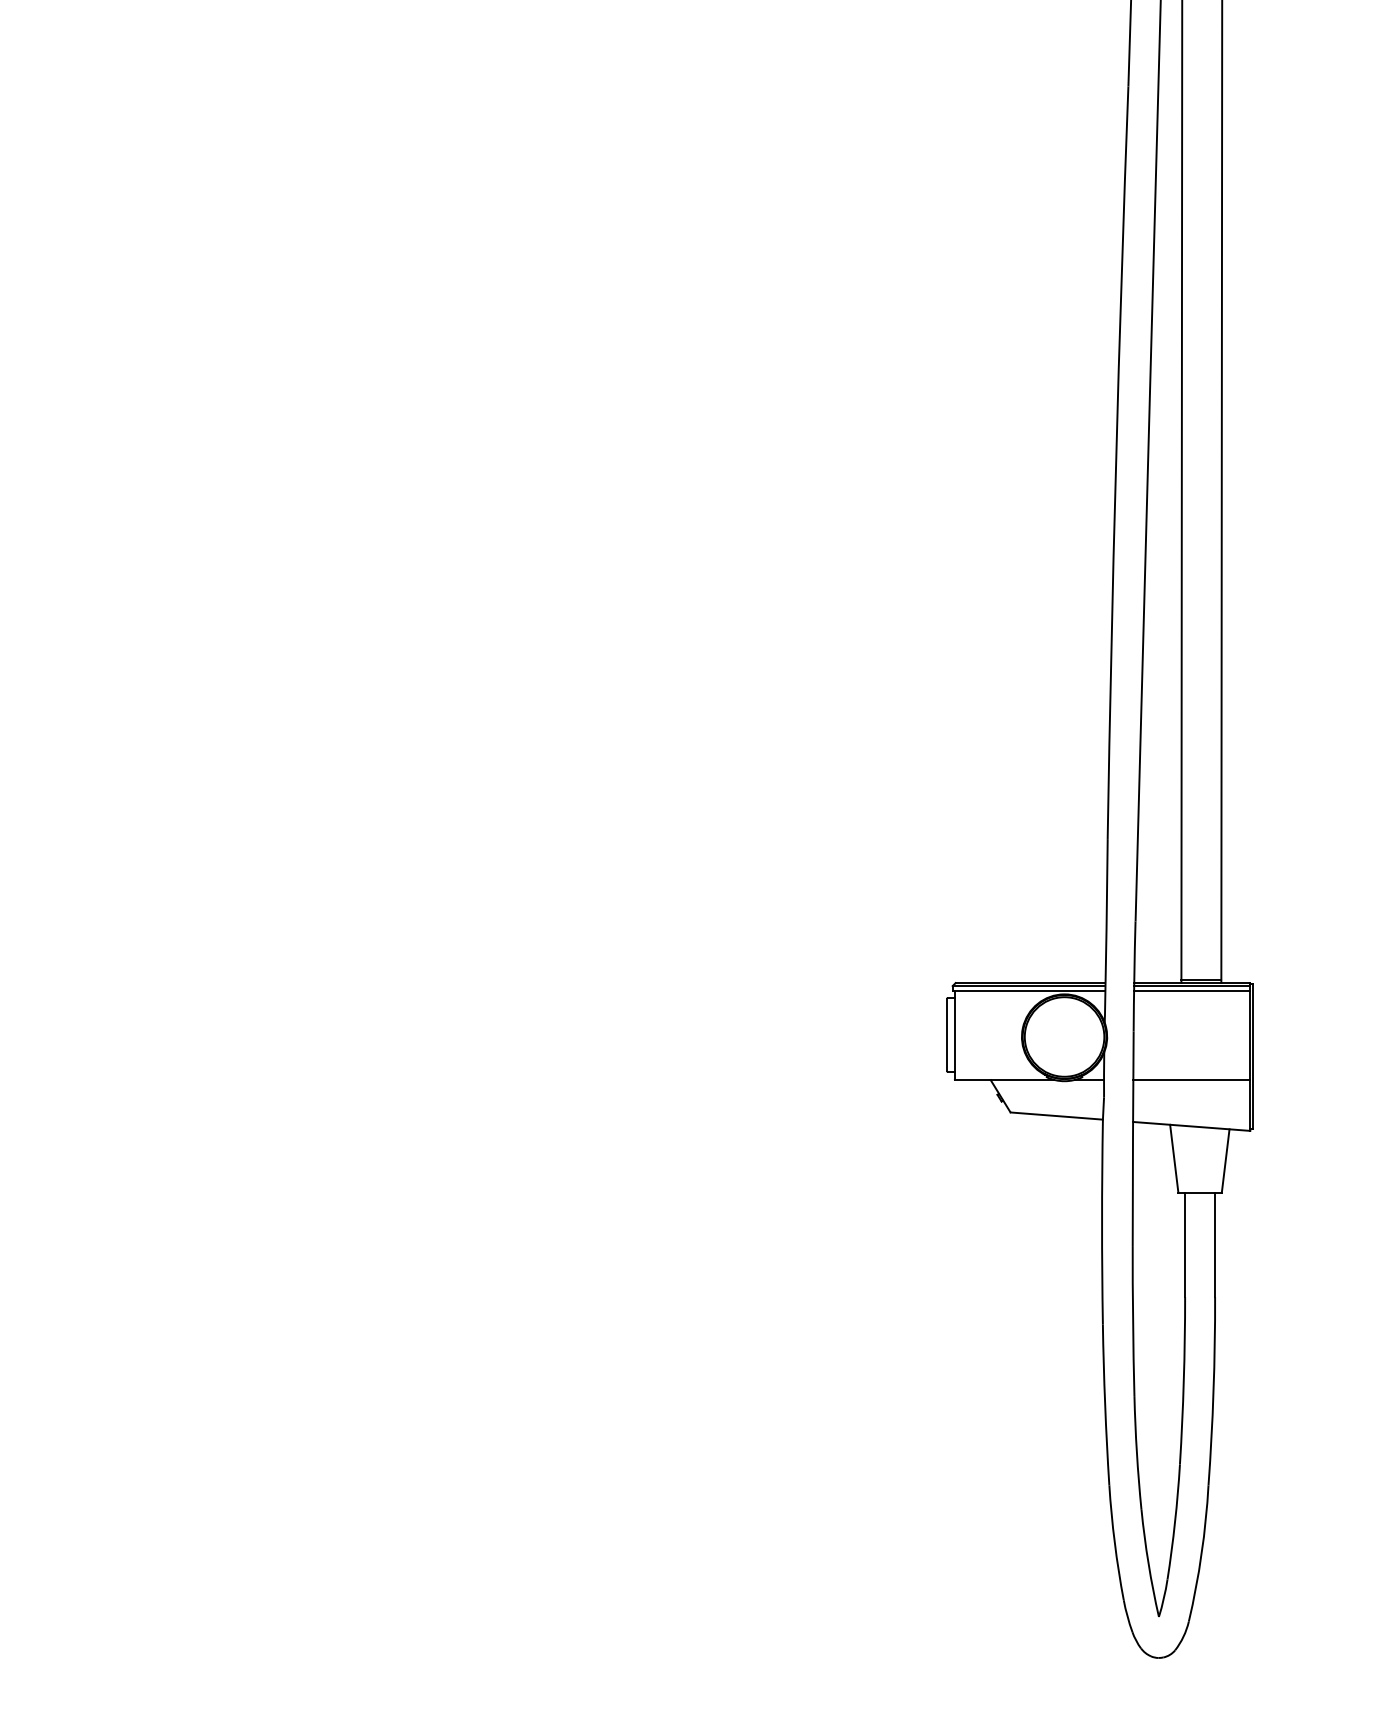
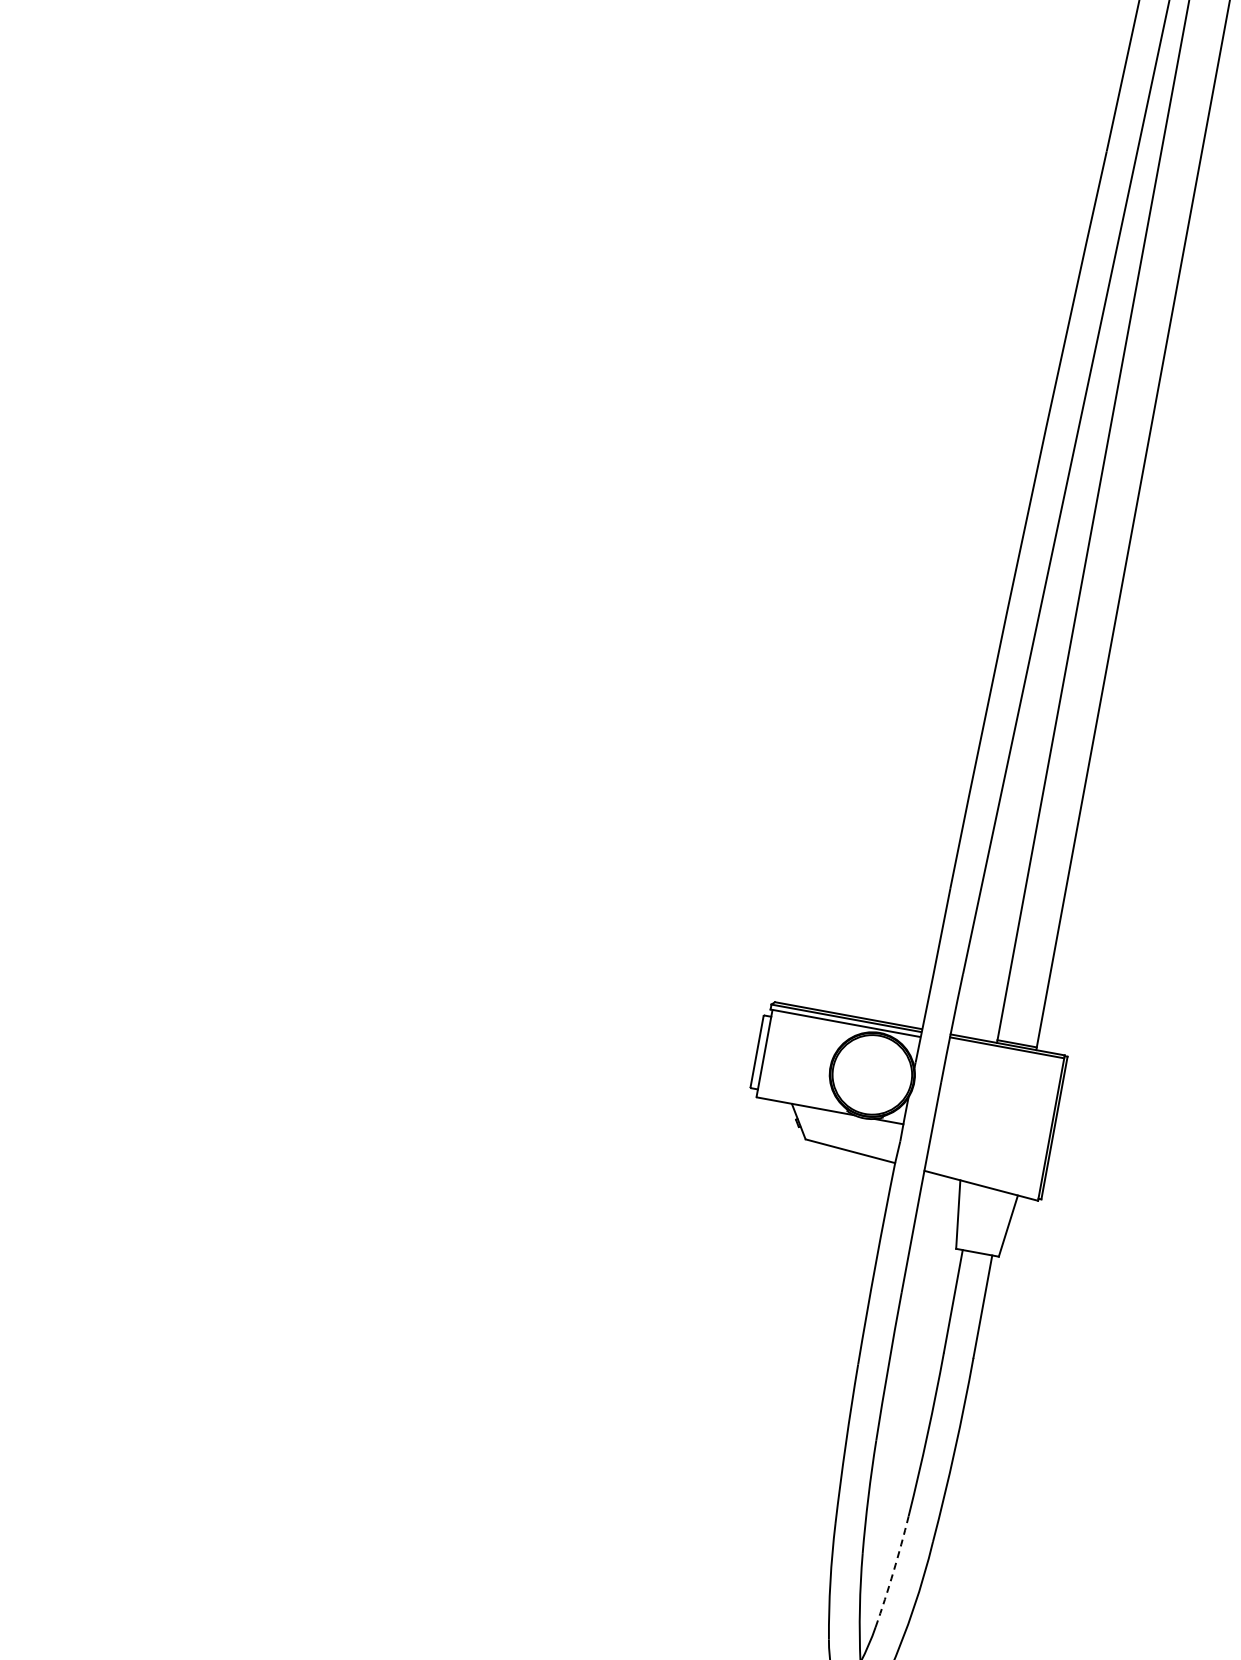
line: (1192, 991) -> (1006, 1053), removed
line: (1191, 1079) -> (989, 1139), removed
arc: (1175, 1522) -> (893, 1572), solid -> dashed

